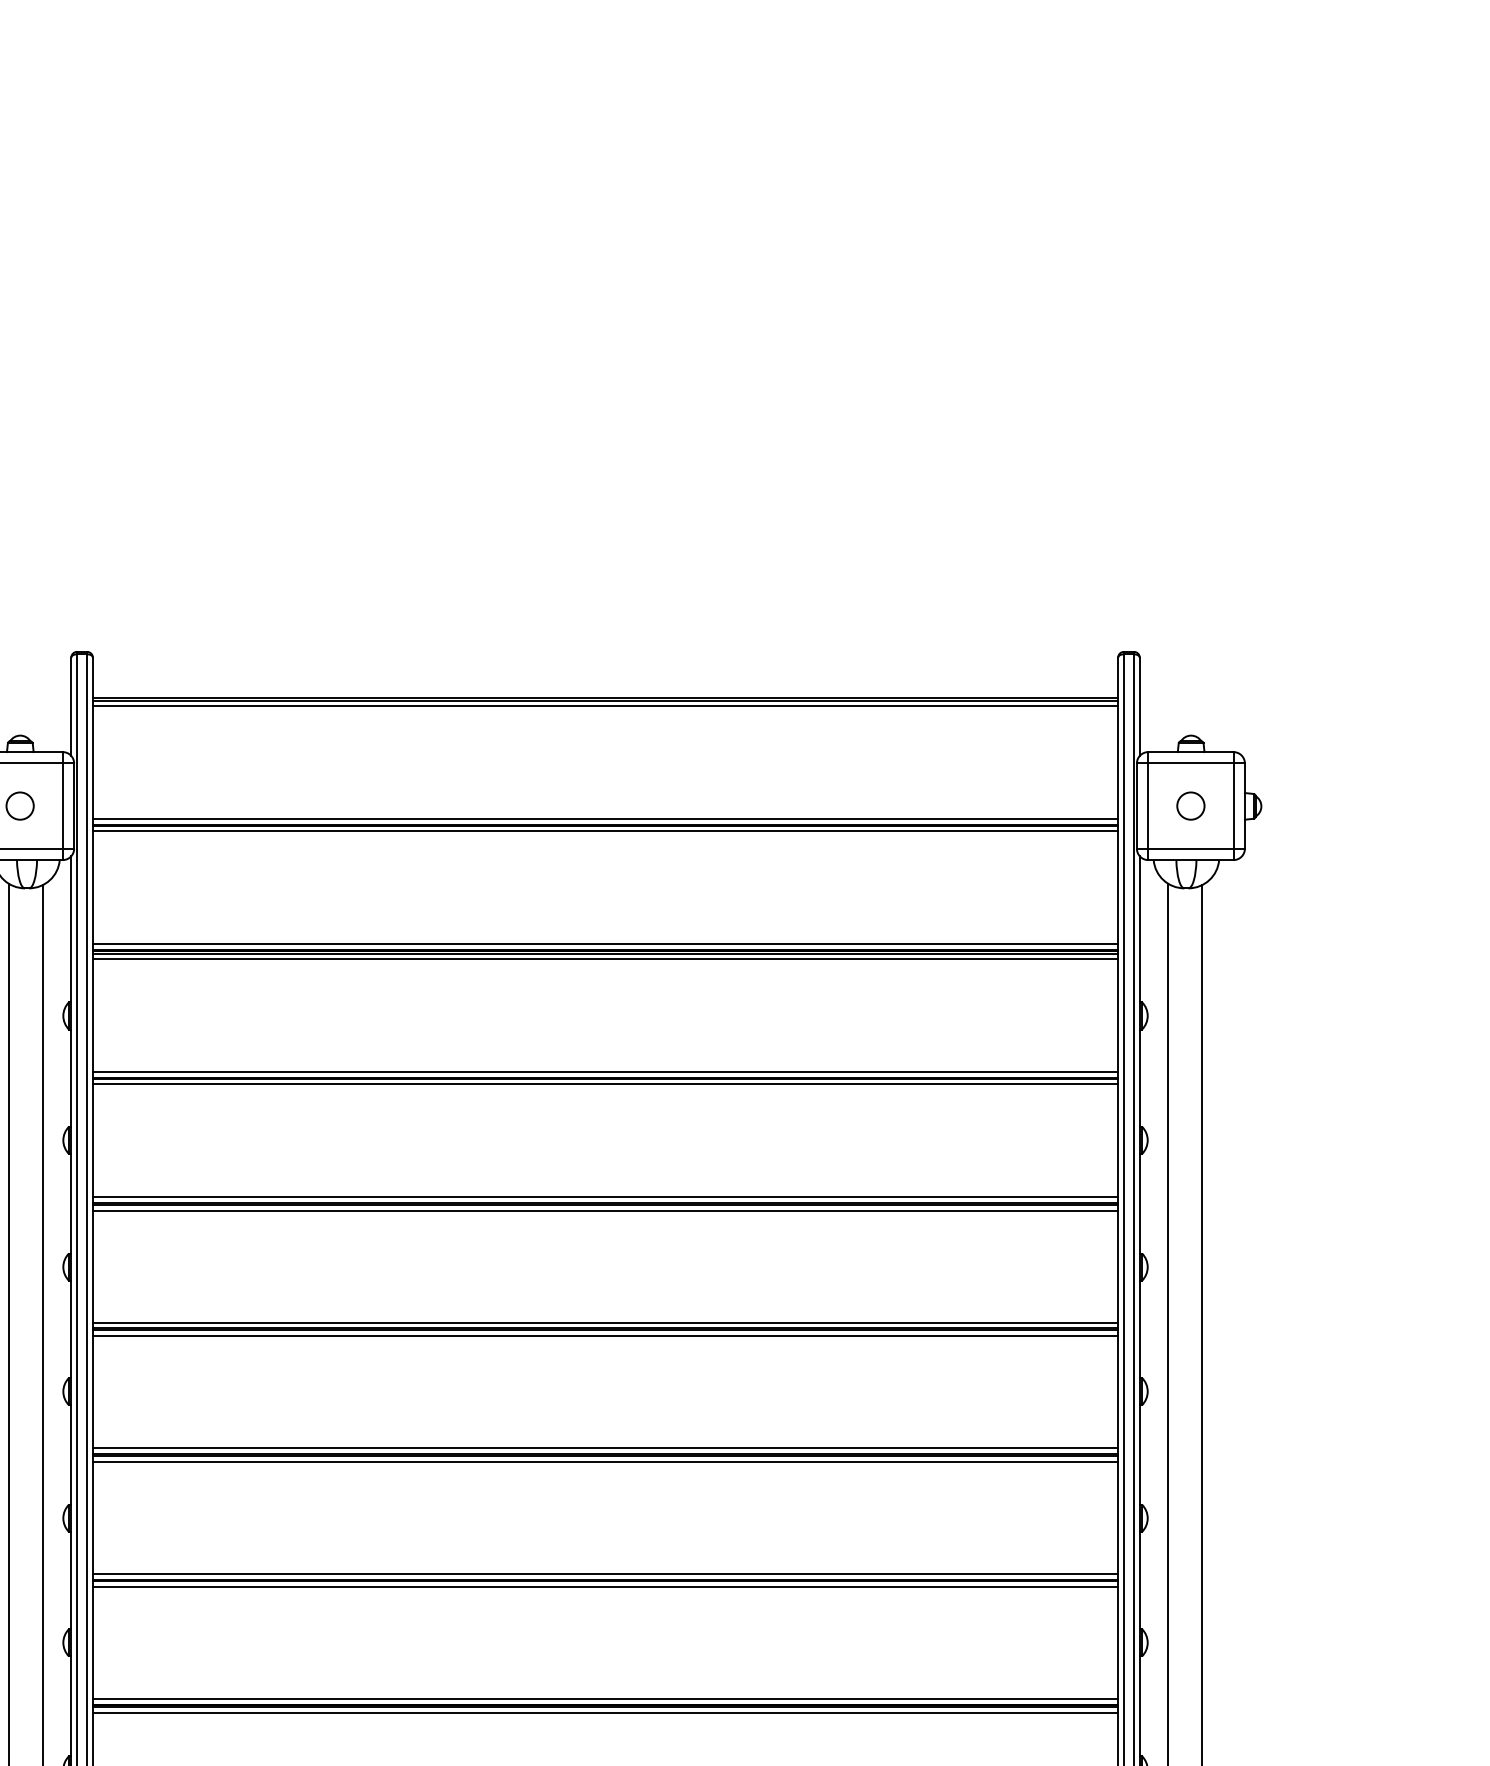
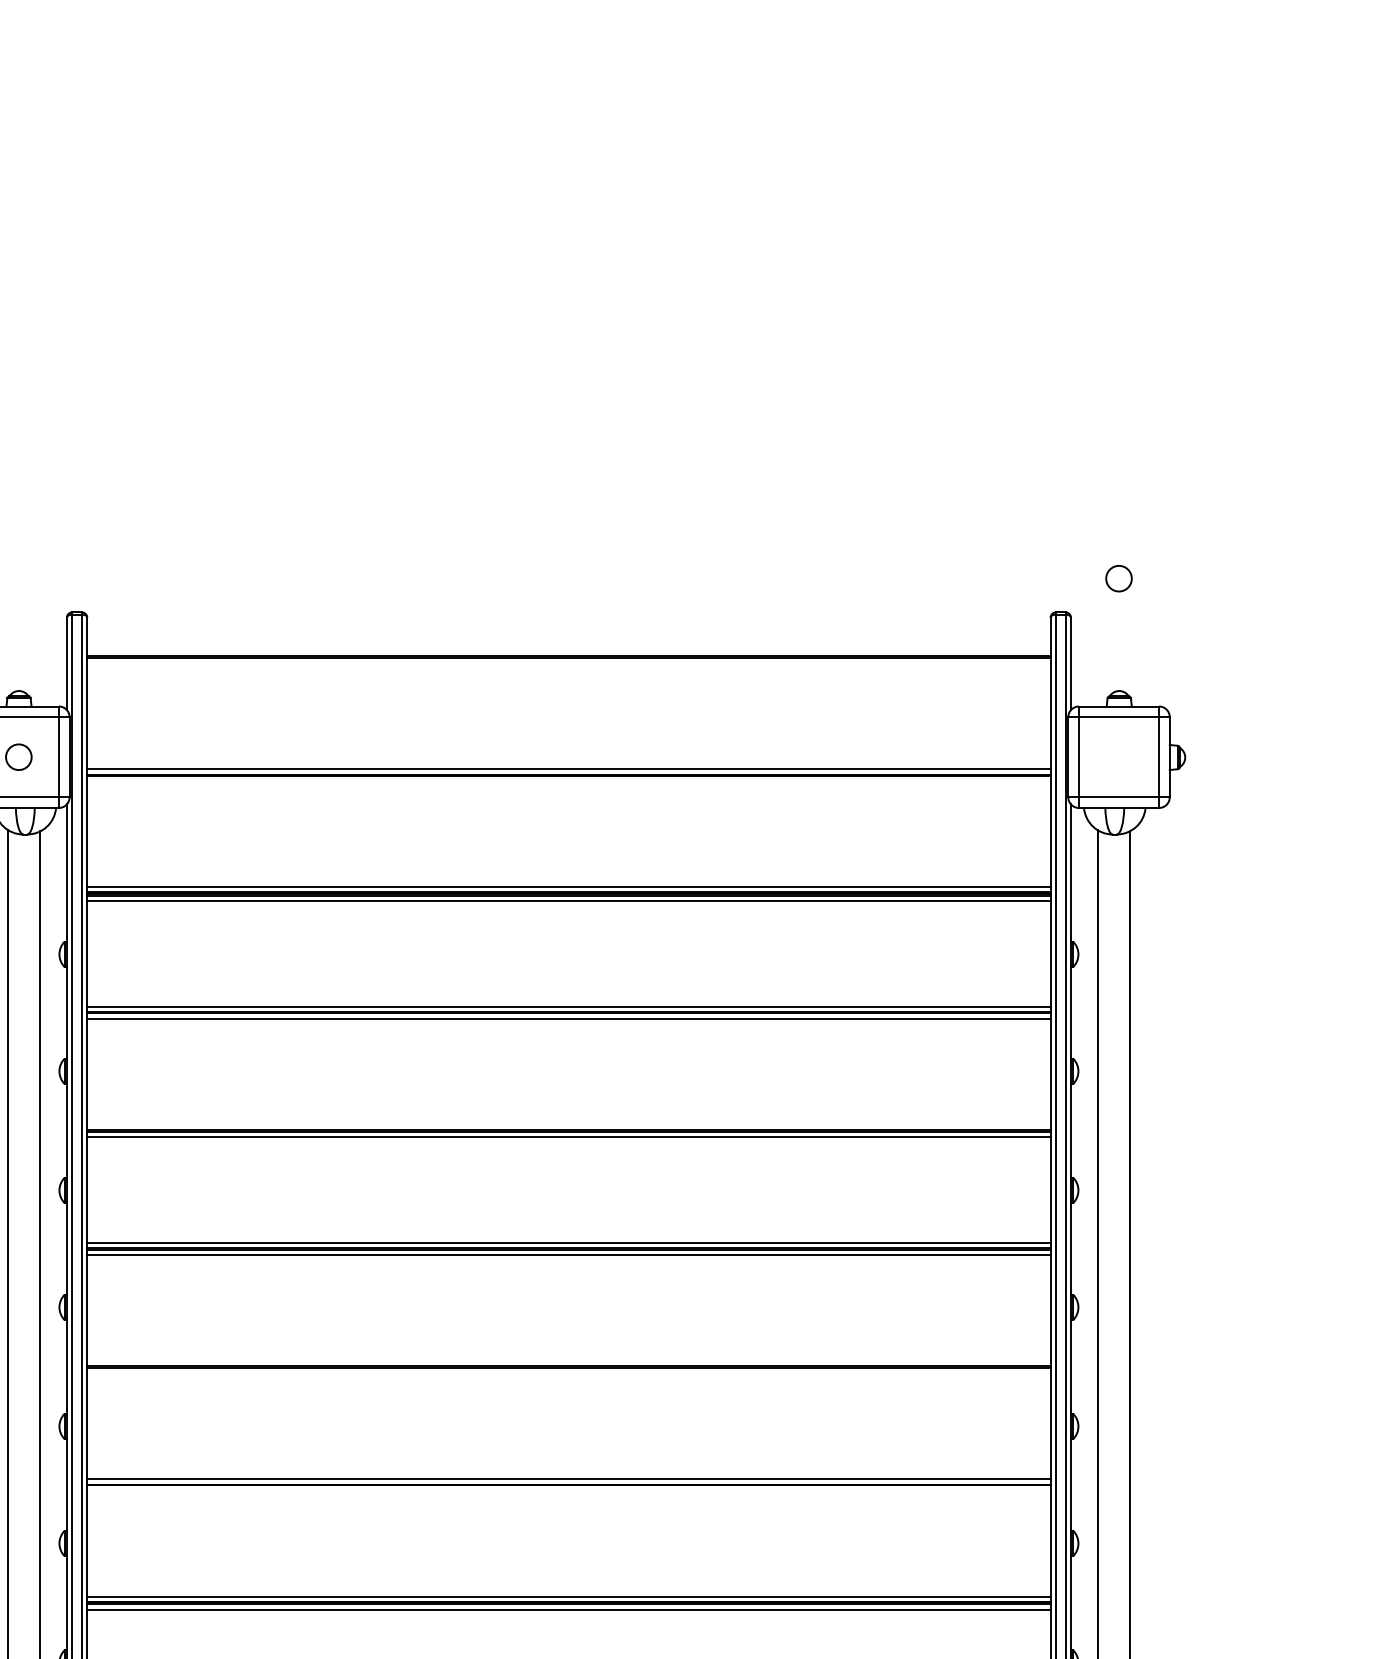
line: (605, 706) -> (568, 663), removed
circle: (1190, 805) -> (1118, 578), moved
line: (605, 831) -> (568, 781), removed
line: (605, 1196) -> (568, 1124), removed
line: (605, 1448) -> (568, 1360), removed
line: (605, 1461) -> (568, 1373), removed
line: (605, 1586) -> (568, 1490), removed

